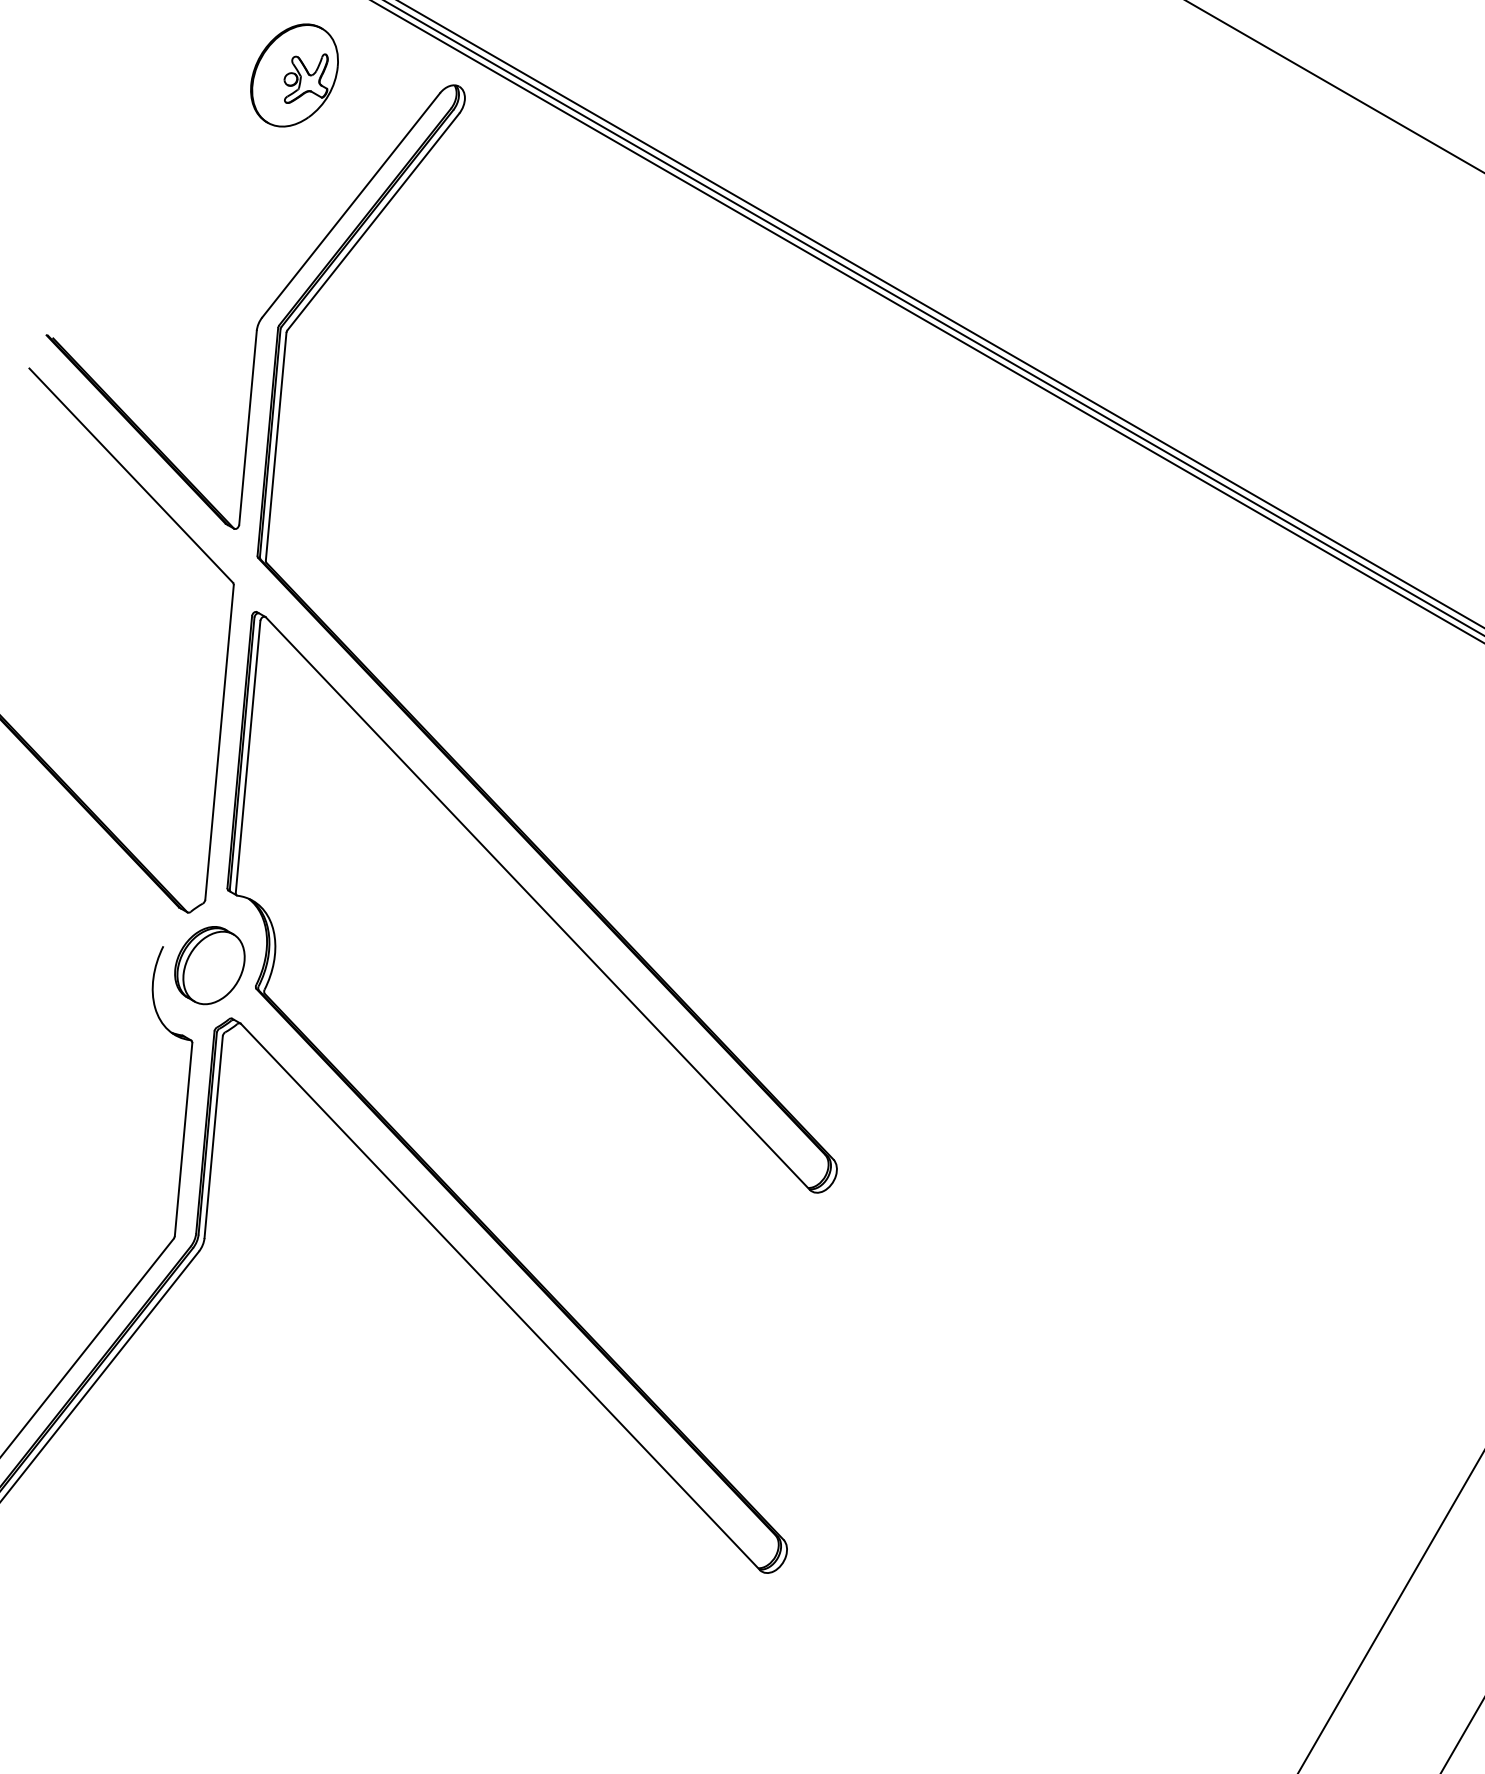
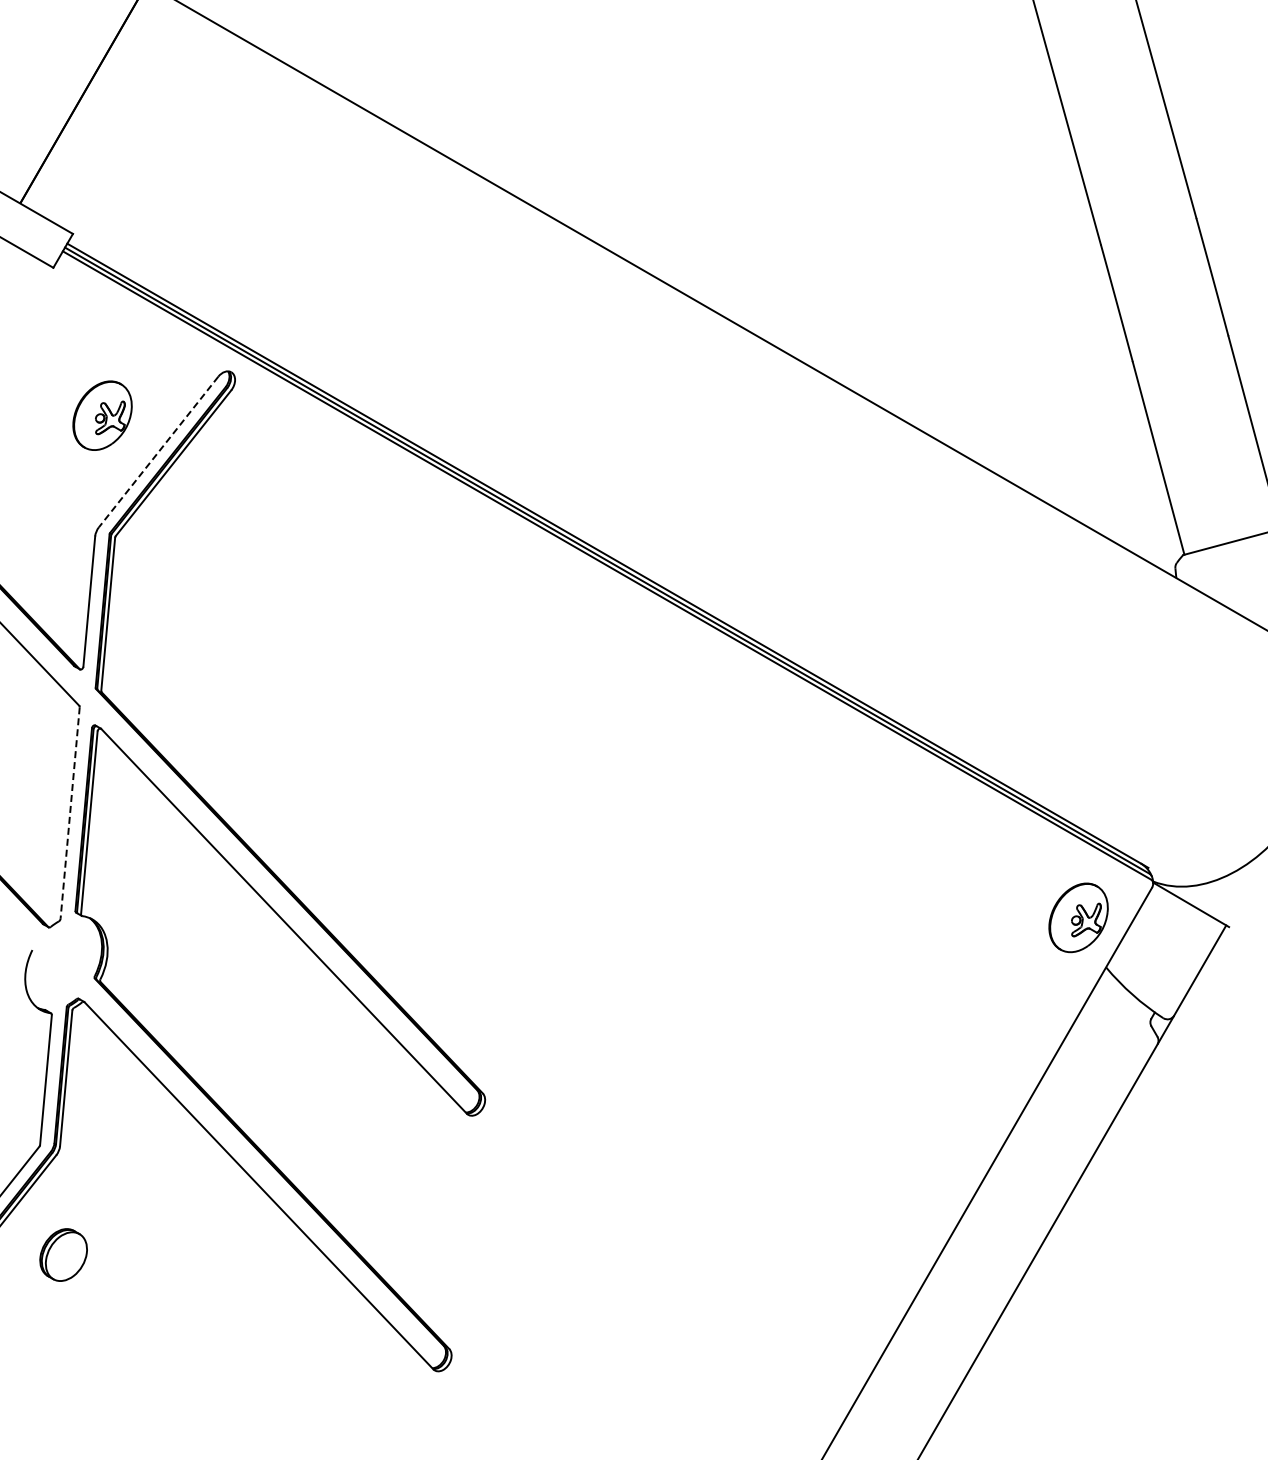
part: (294, 75) -> (102, 415), moved
line: (350, 206) -> (158, 452), solid -> dashed
line: (220, 743) -> (70, 813), solid -> dashed
part: (209, 964) -> (63, 1254), moved

